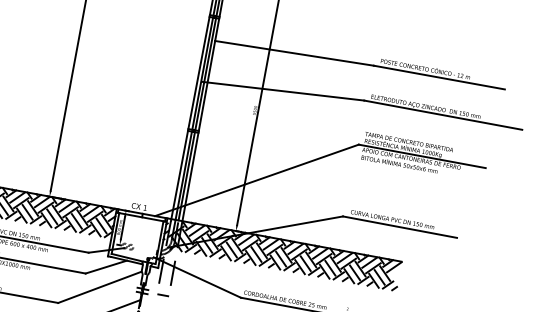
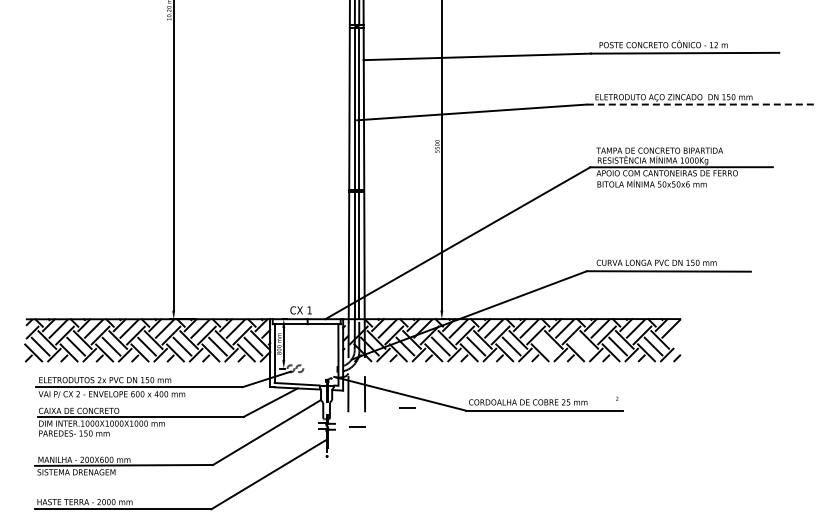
line: (443, 115) -> (700, 104), solid -> dashed
line: (305, 263) -> (547, 346), removed
line: (330, 268) -> (582, 346), removed
line: (200, 288) -> (407, 407), added

